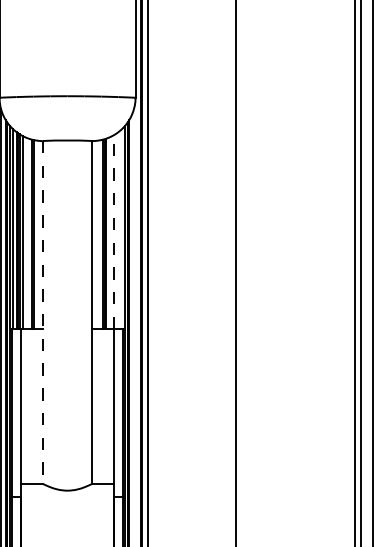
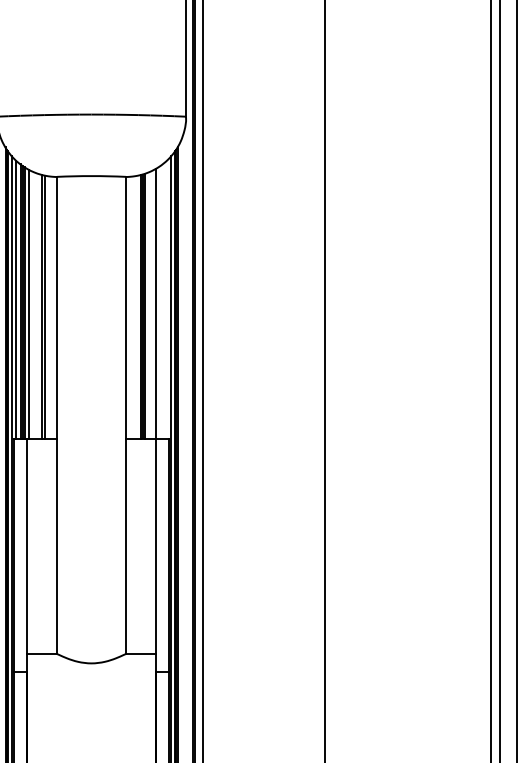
line: (114, 232) -> (156, 303), dashed -> solid
line: (43, 312) -> (57, 415), dashed -> solid

